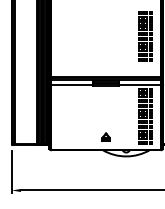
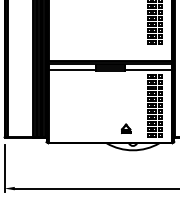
part: (105, 136) -> (125, 127), moved

